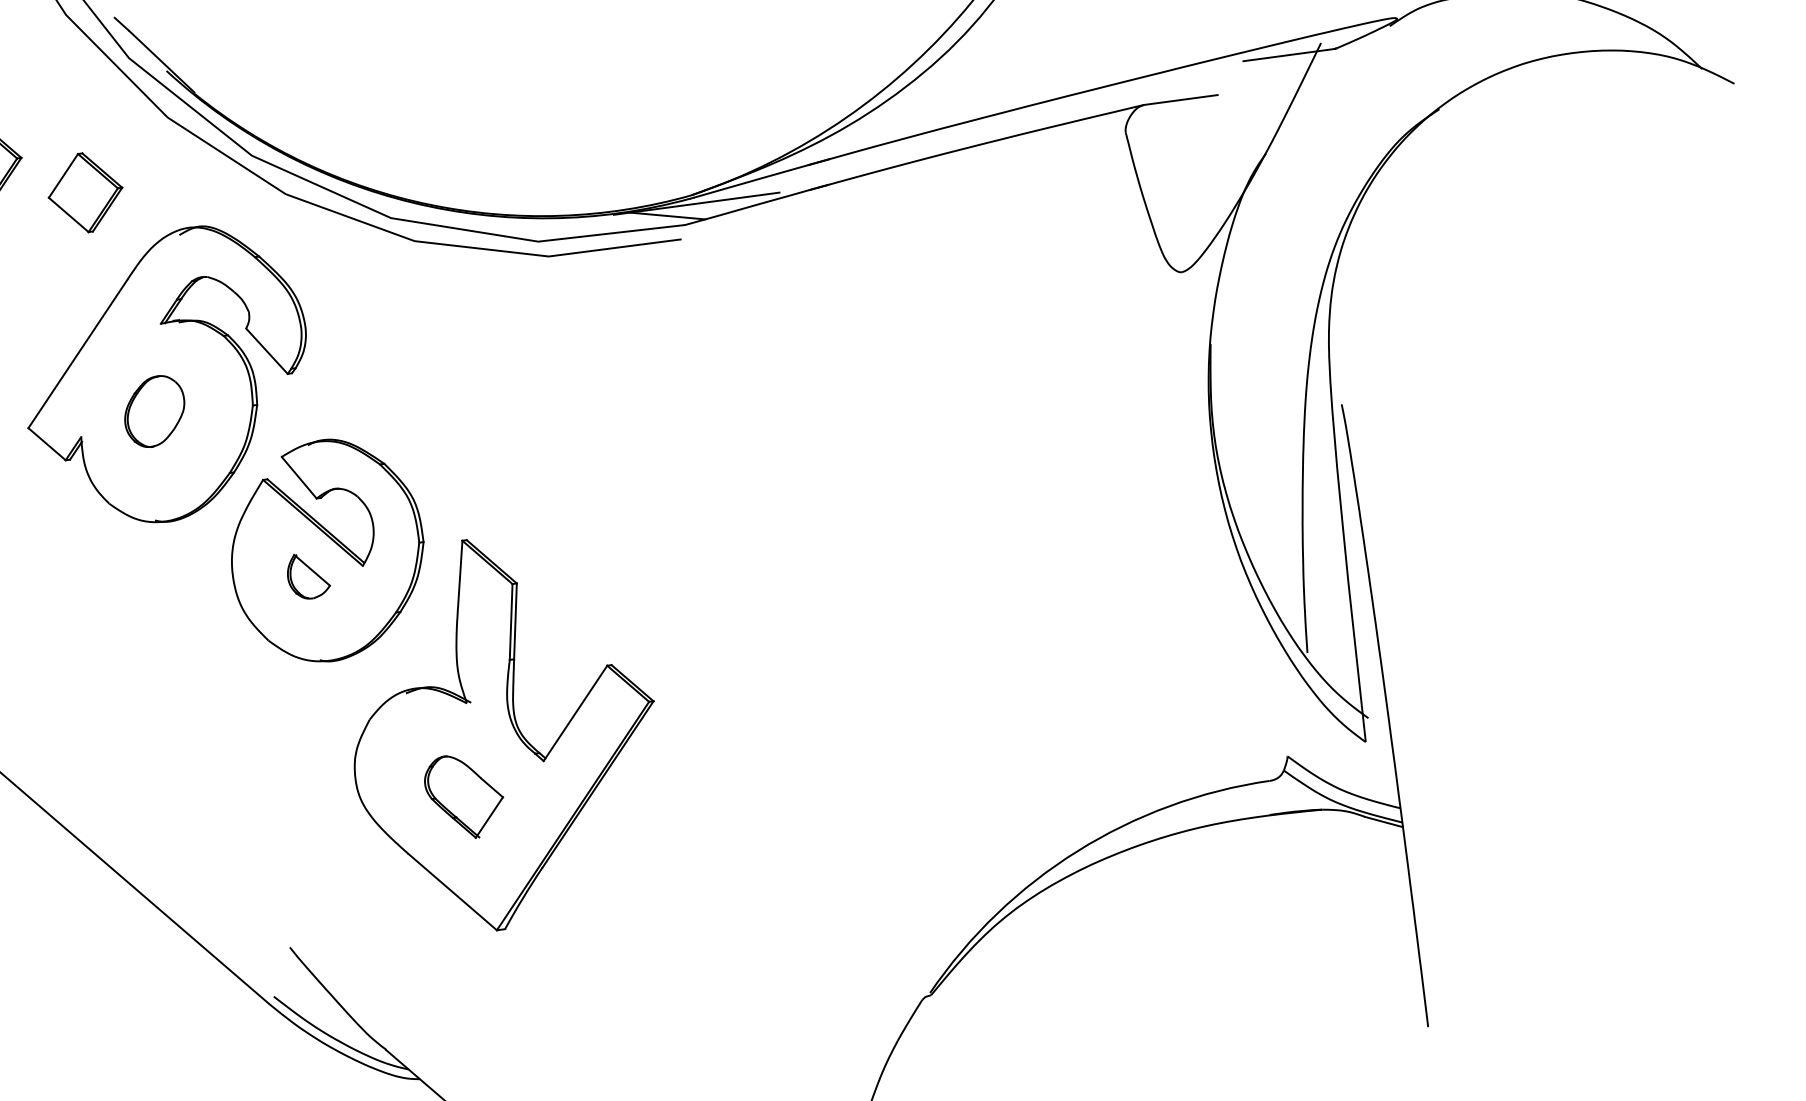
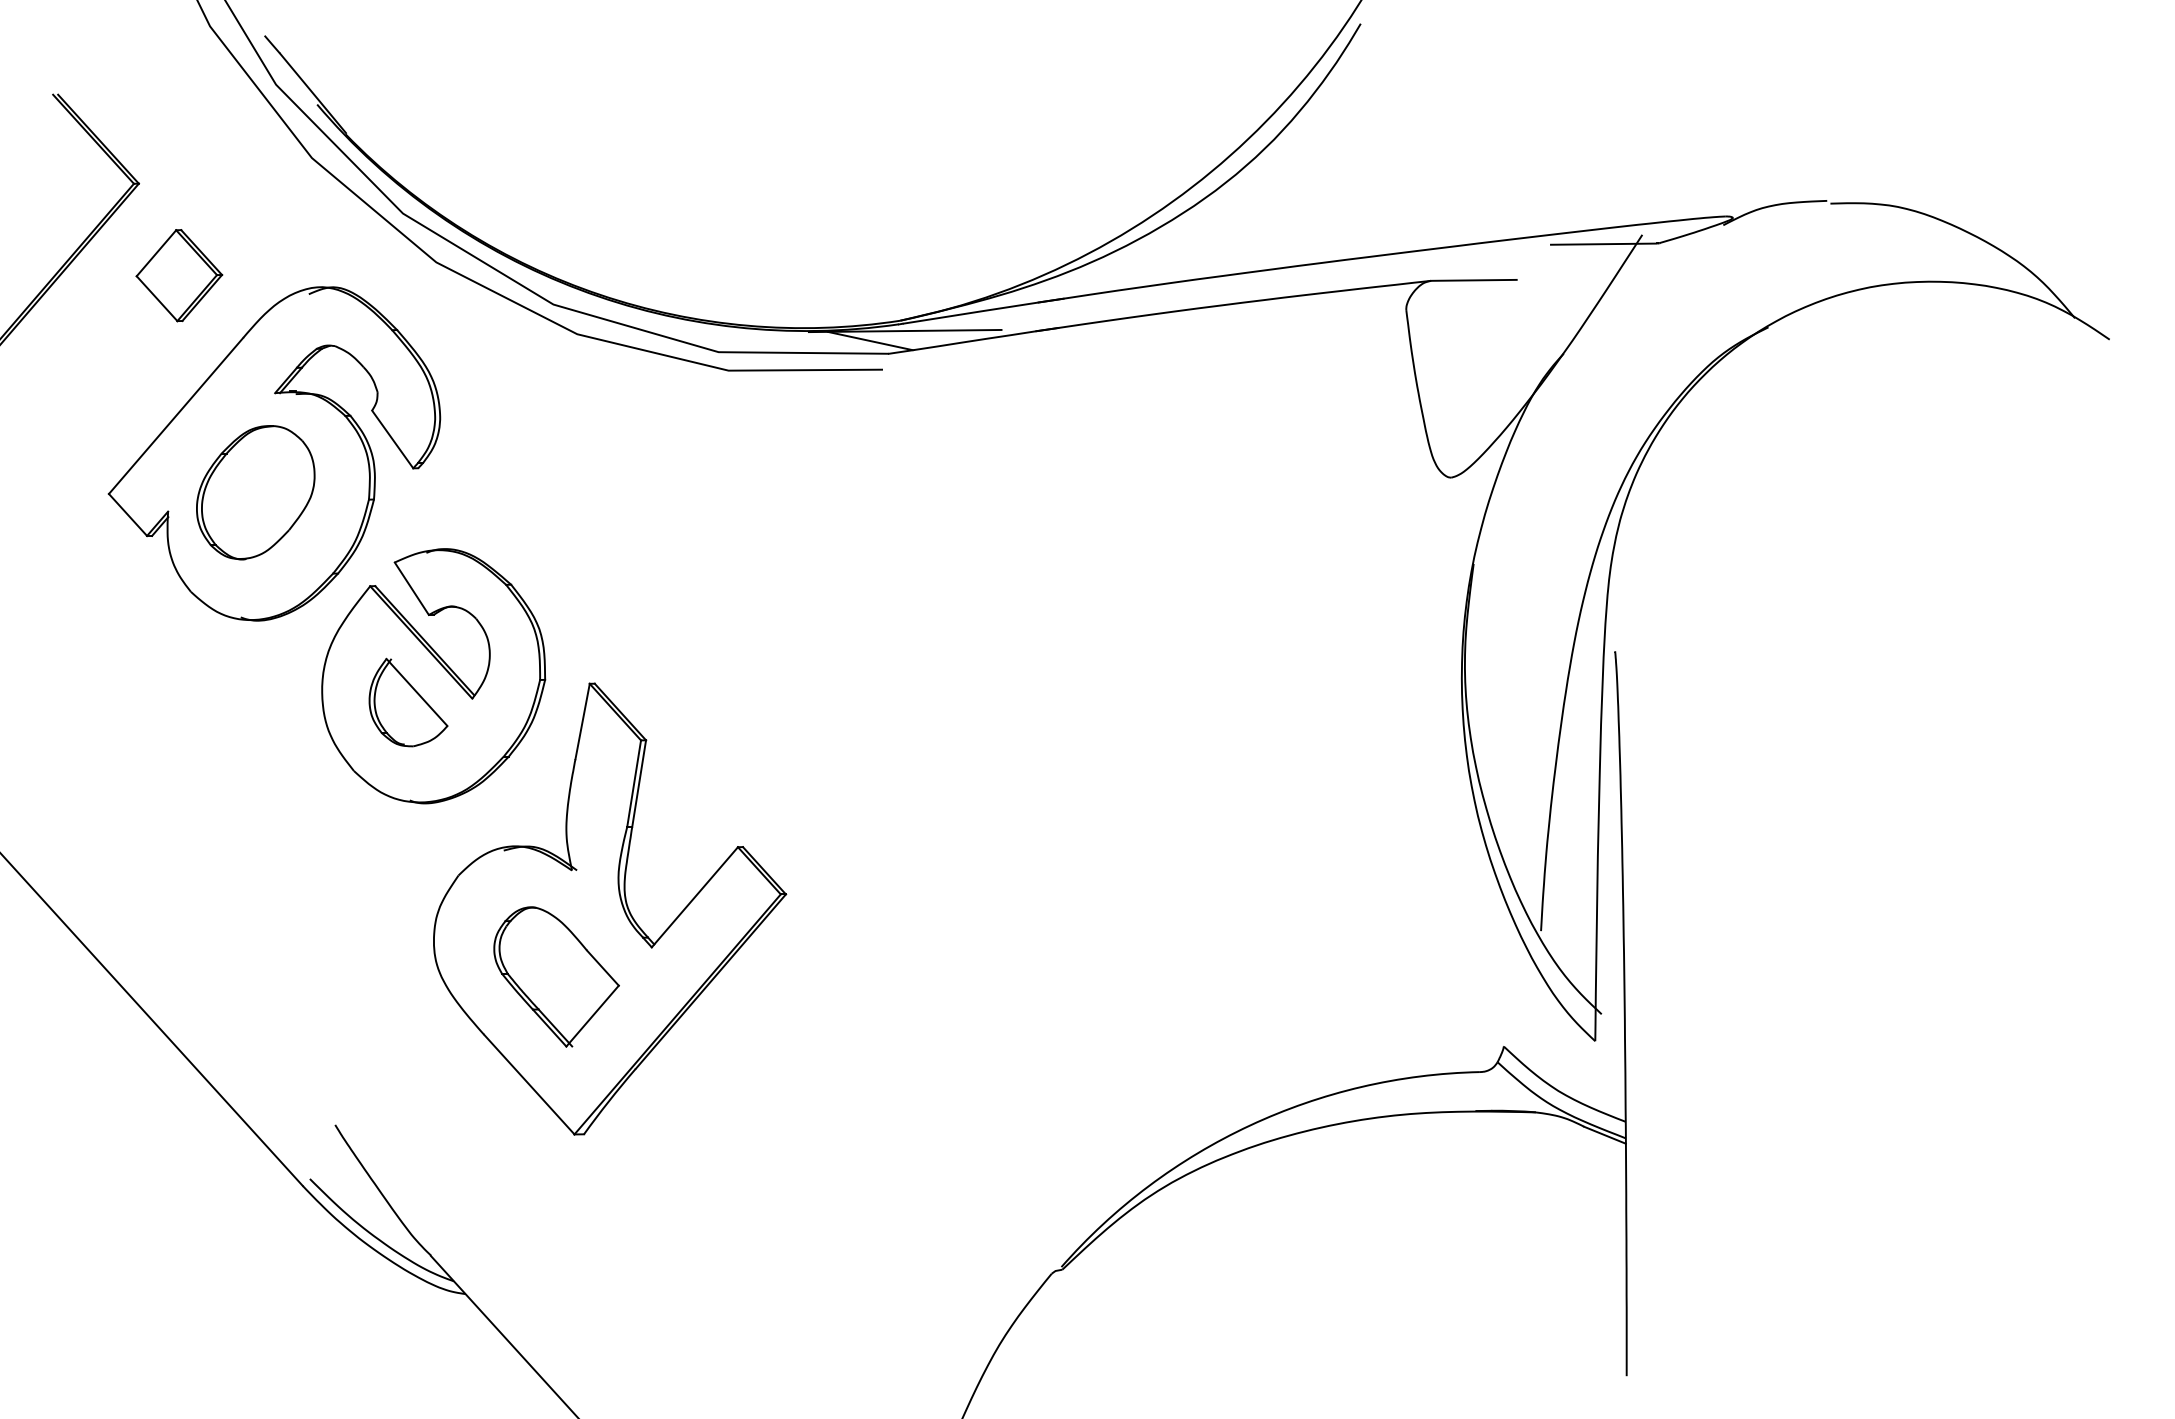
part: (85, 192) -> (179, 275), moved
part: (154, 411) -> (255, 492), size x1.67
part: (308, 576) -> (408, 702), size x1.67
part: (464, 796) -> (556, 976), size x1.43

